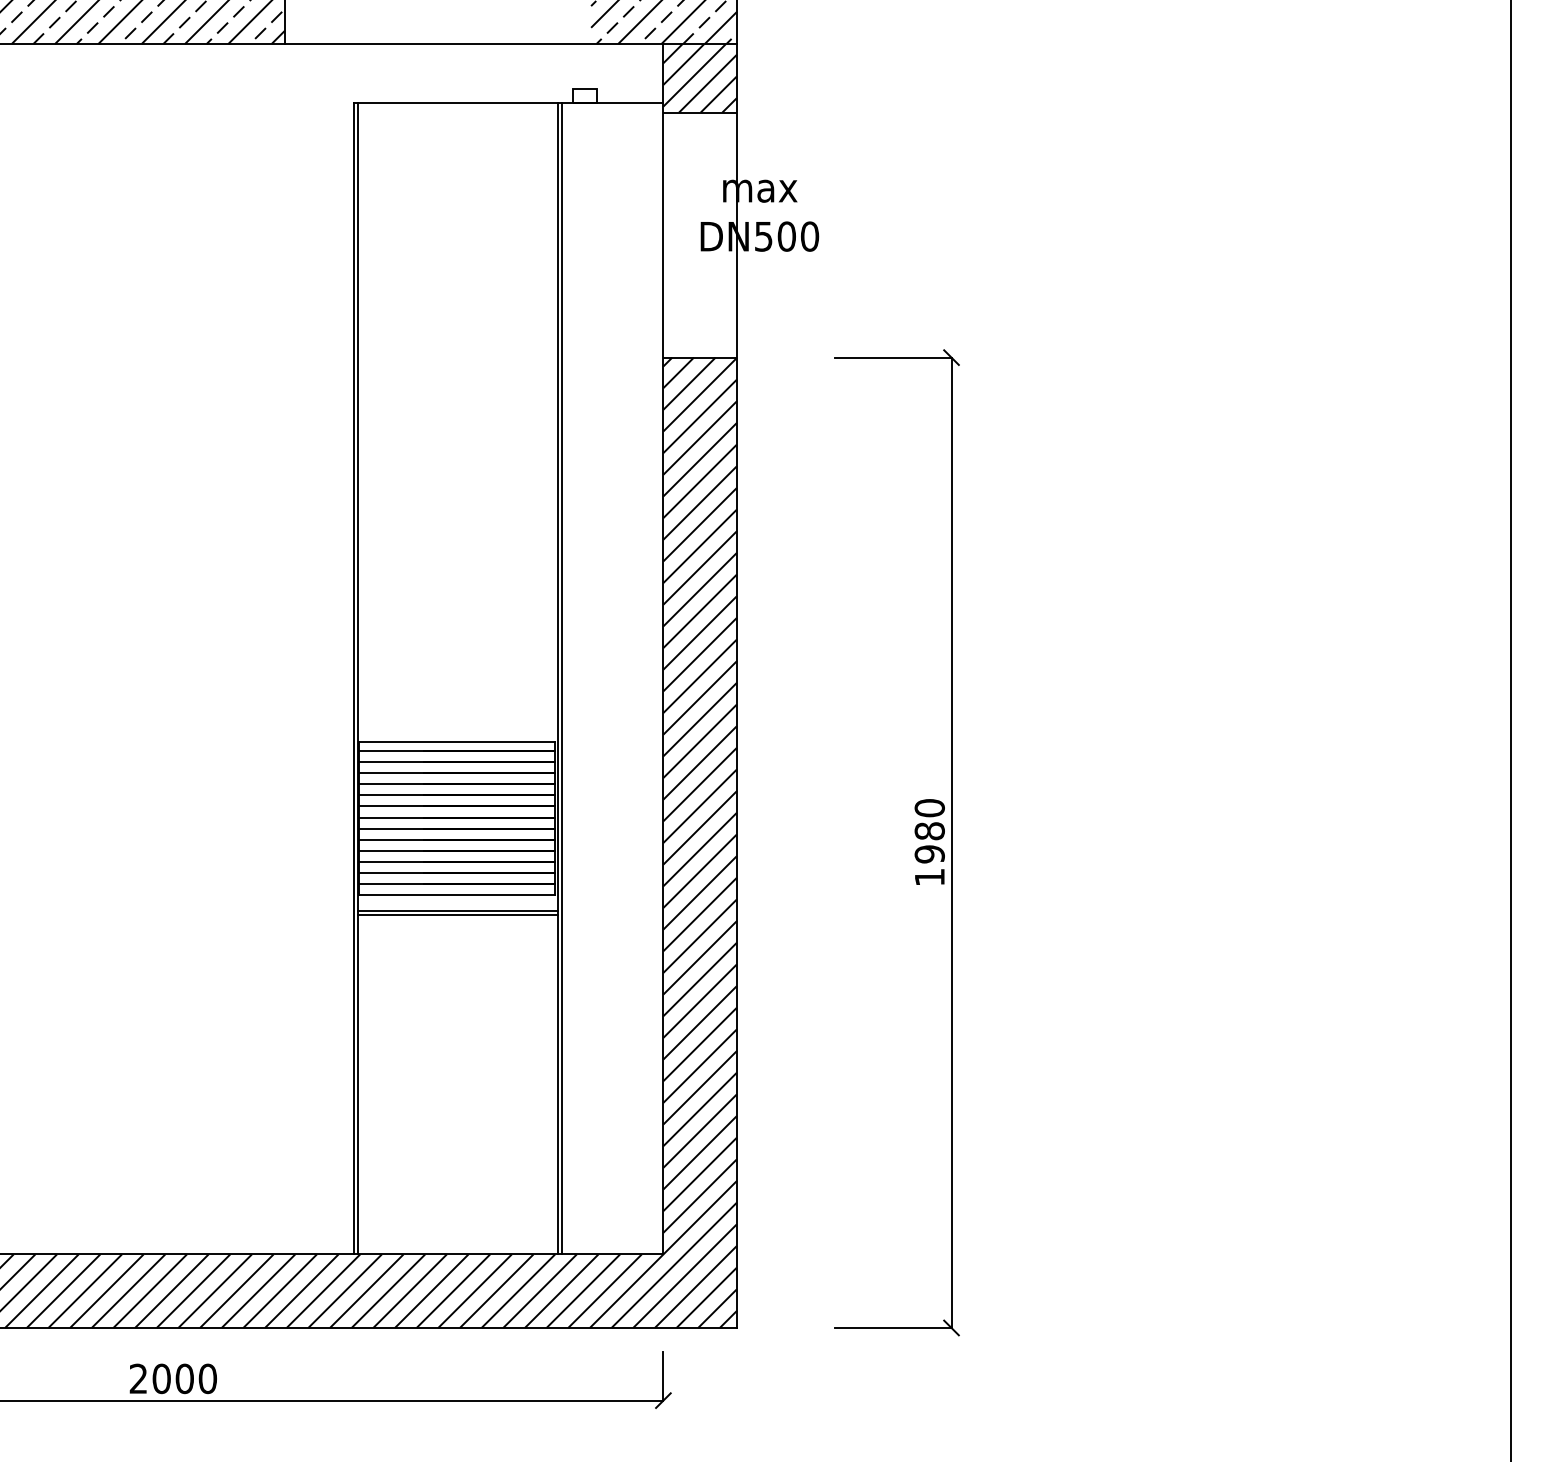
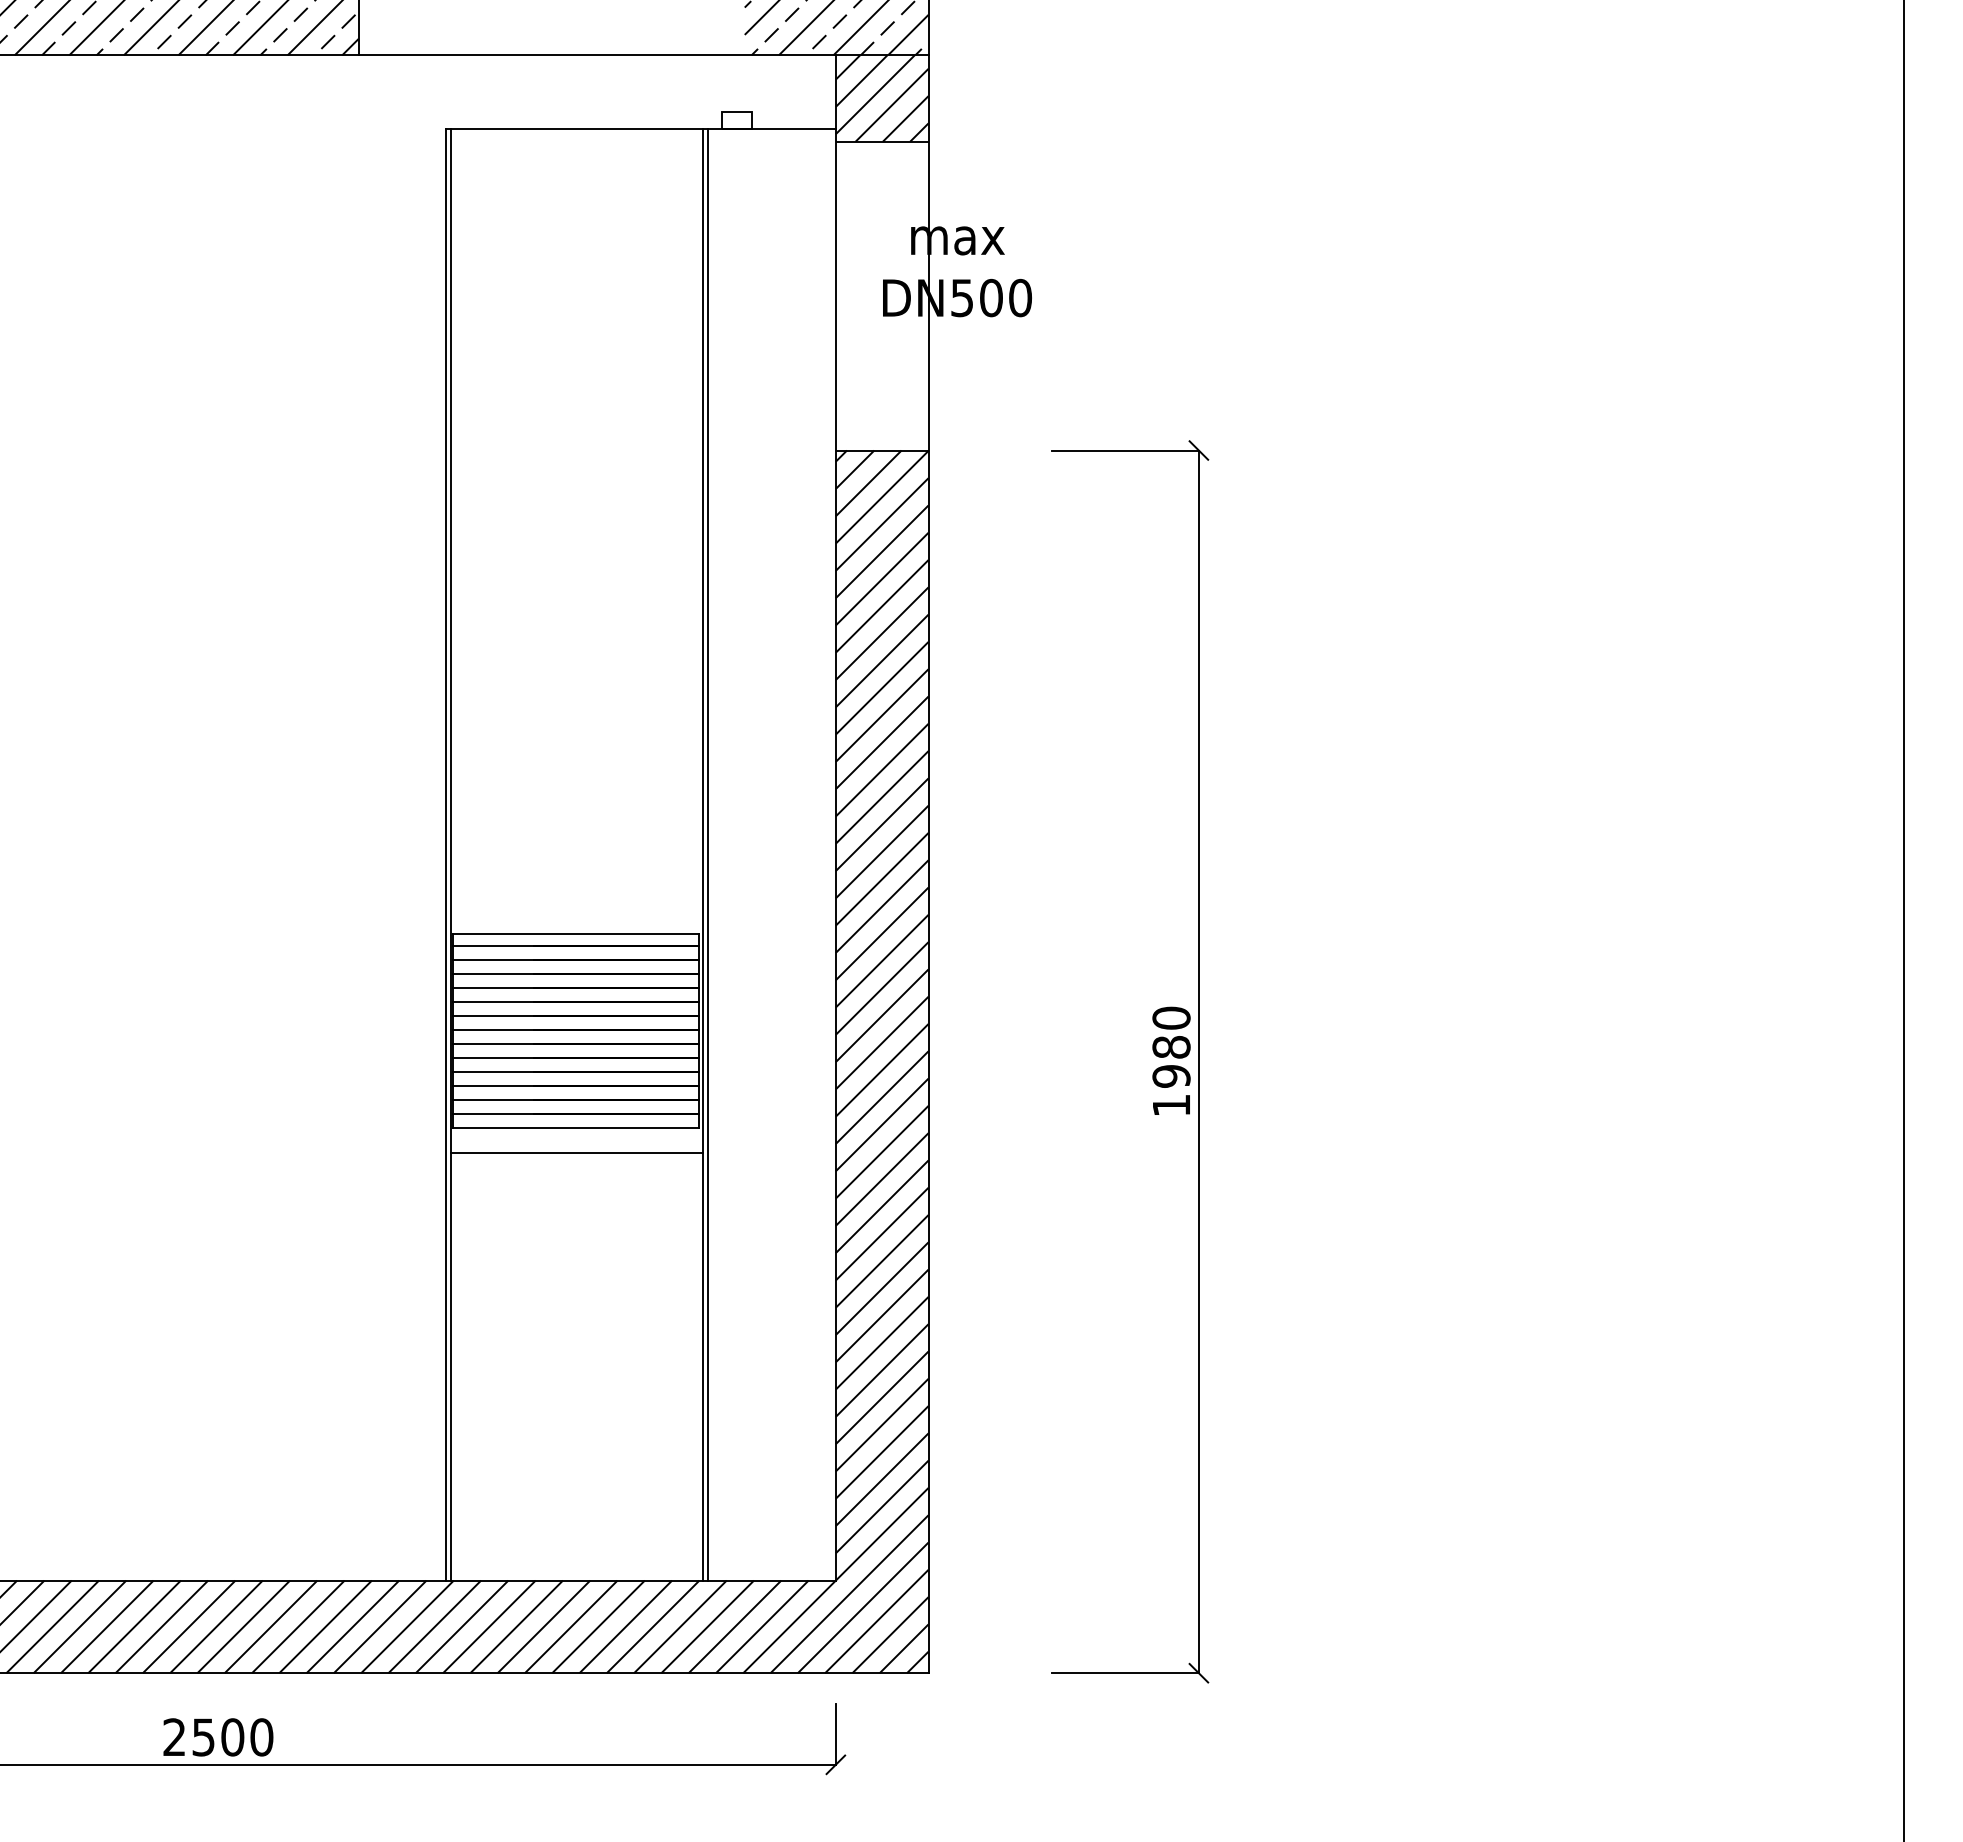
line: (457, 910) -> (576, 1147), removed
text: (161, 1378) -> (203, 1737), 2000 -> 2500

